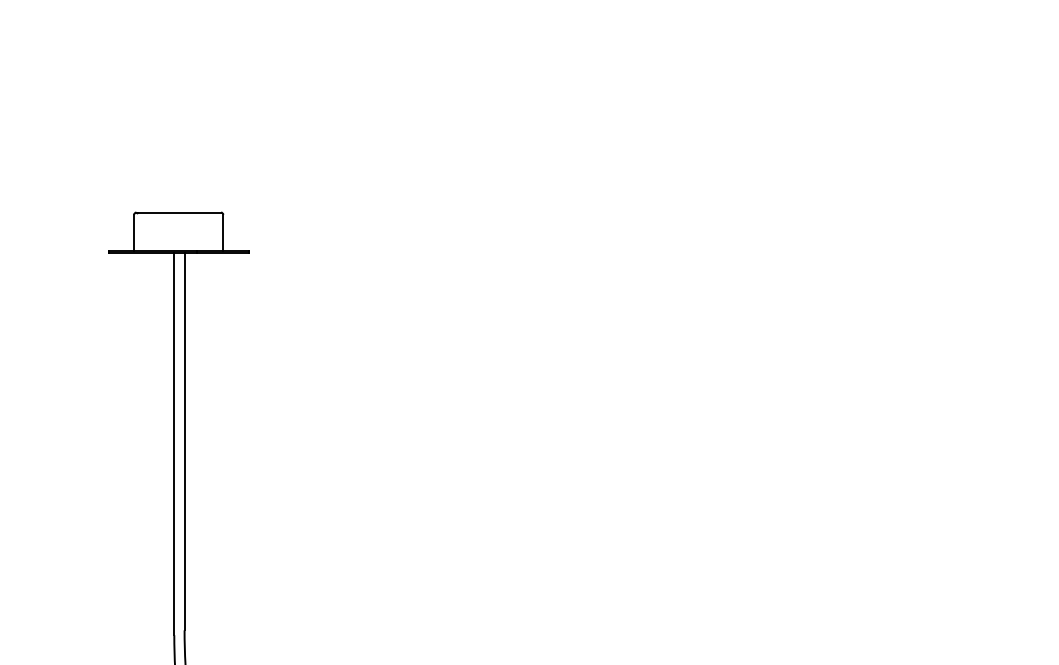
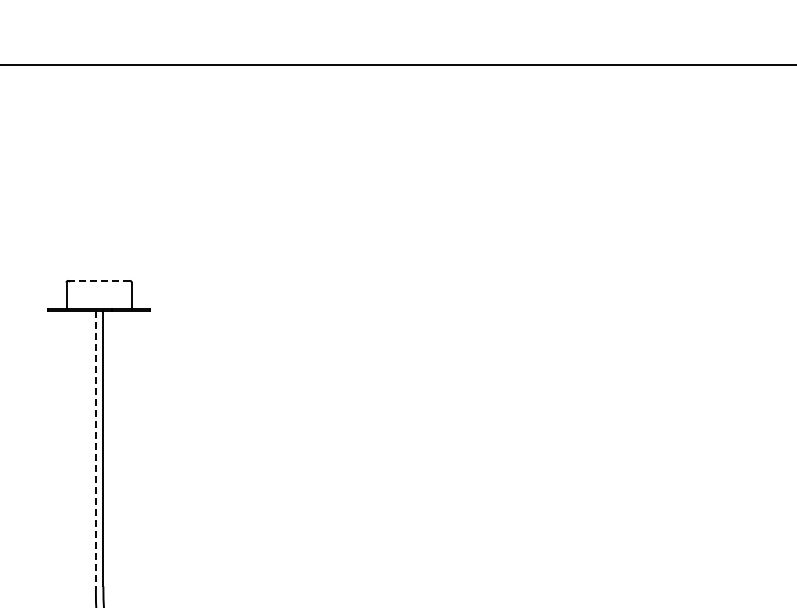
line: (179, 212) -> (99, 280), solid -> dashed
line: (173, 444) -> (95, 450), solid -> dashed

